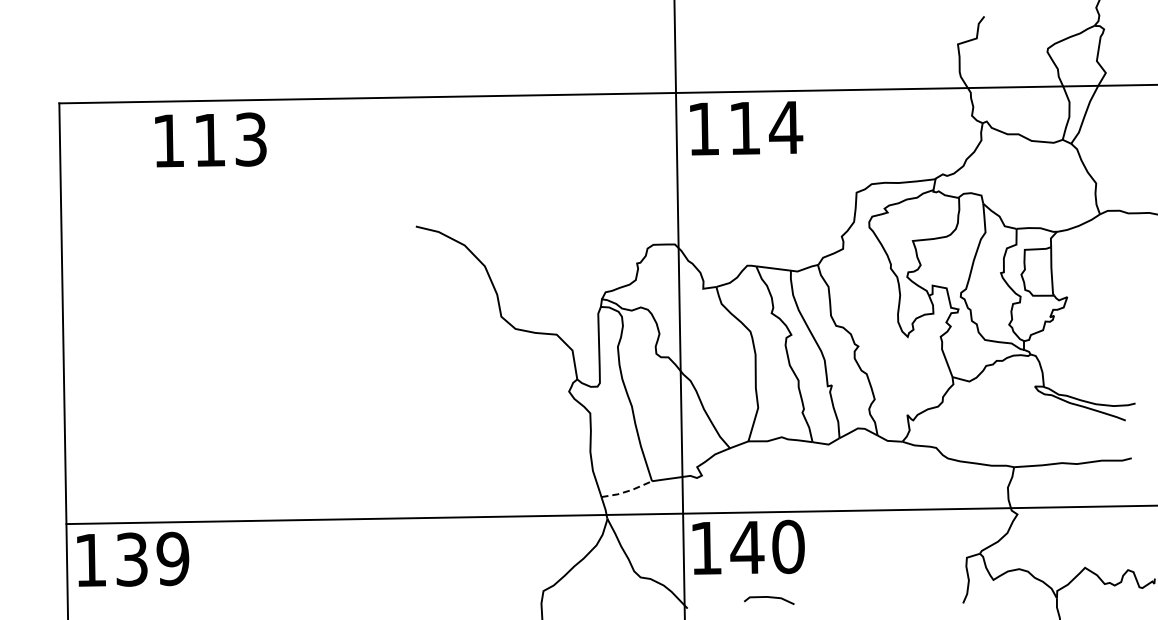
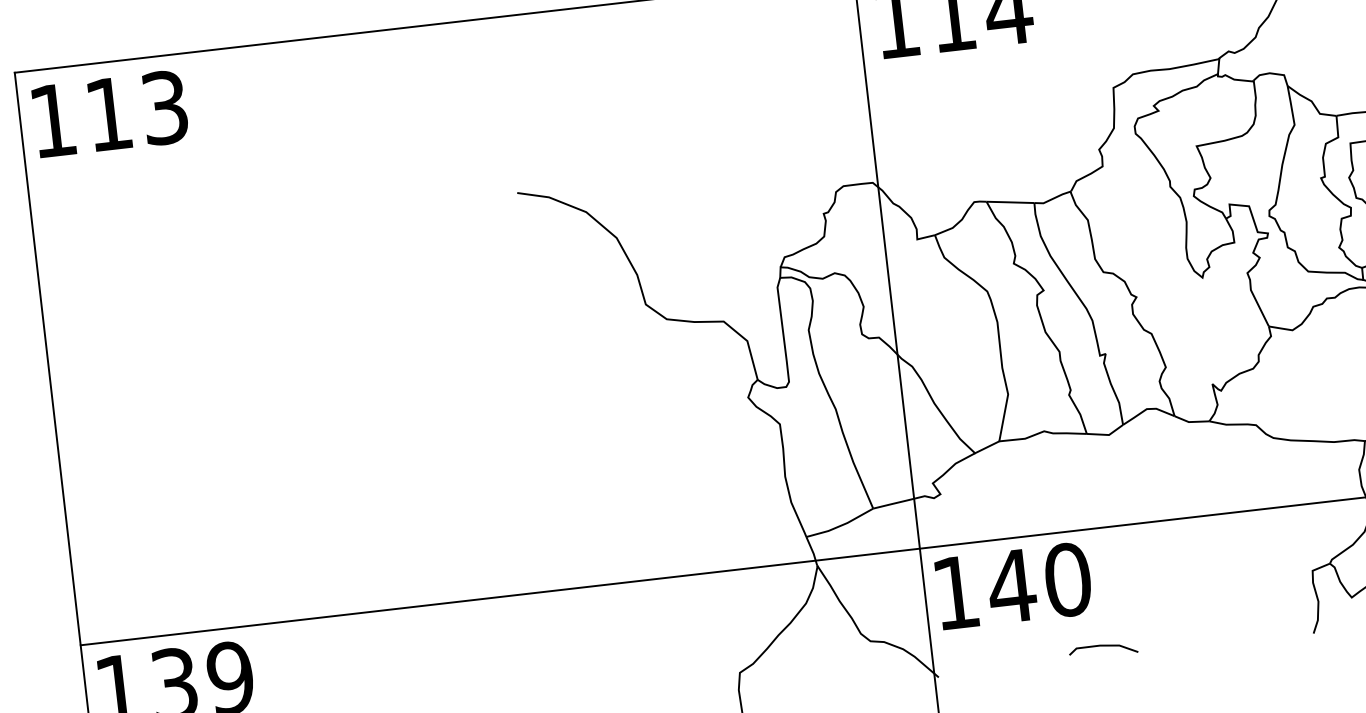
text: (210, 139) -> (109, 113), moved
line: (627, 491) -> (841, 525), dashed -> solid
line: (769, 598) -> (1103, 647), moved

